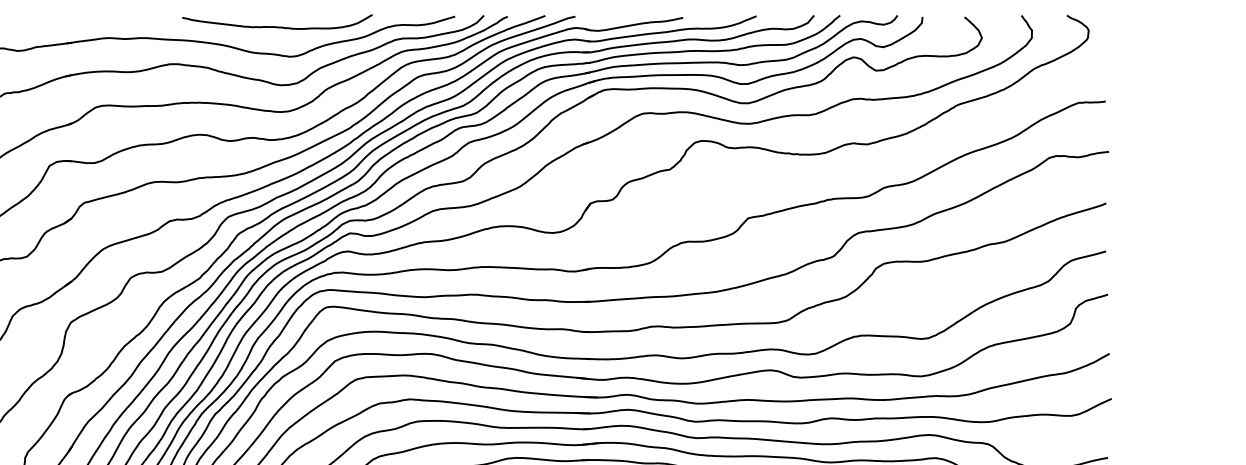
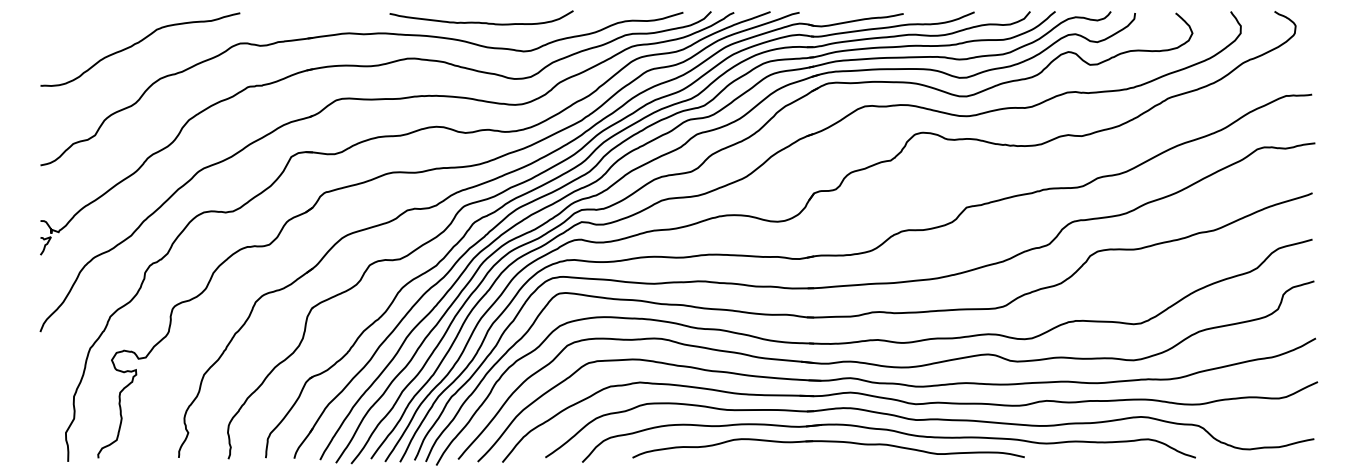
curve: (275, 25) -> (479, 21), moved

